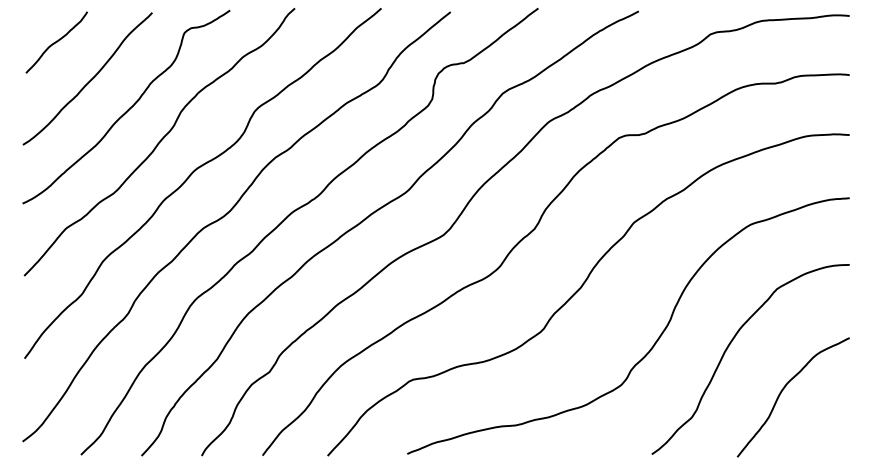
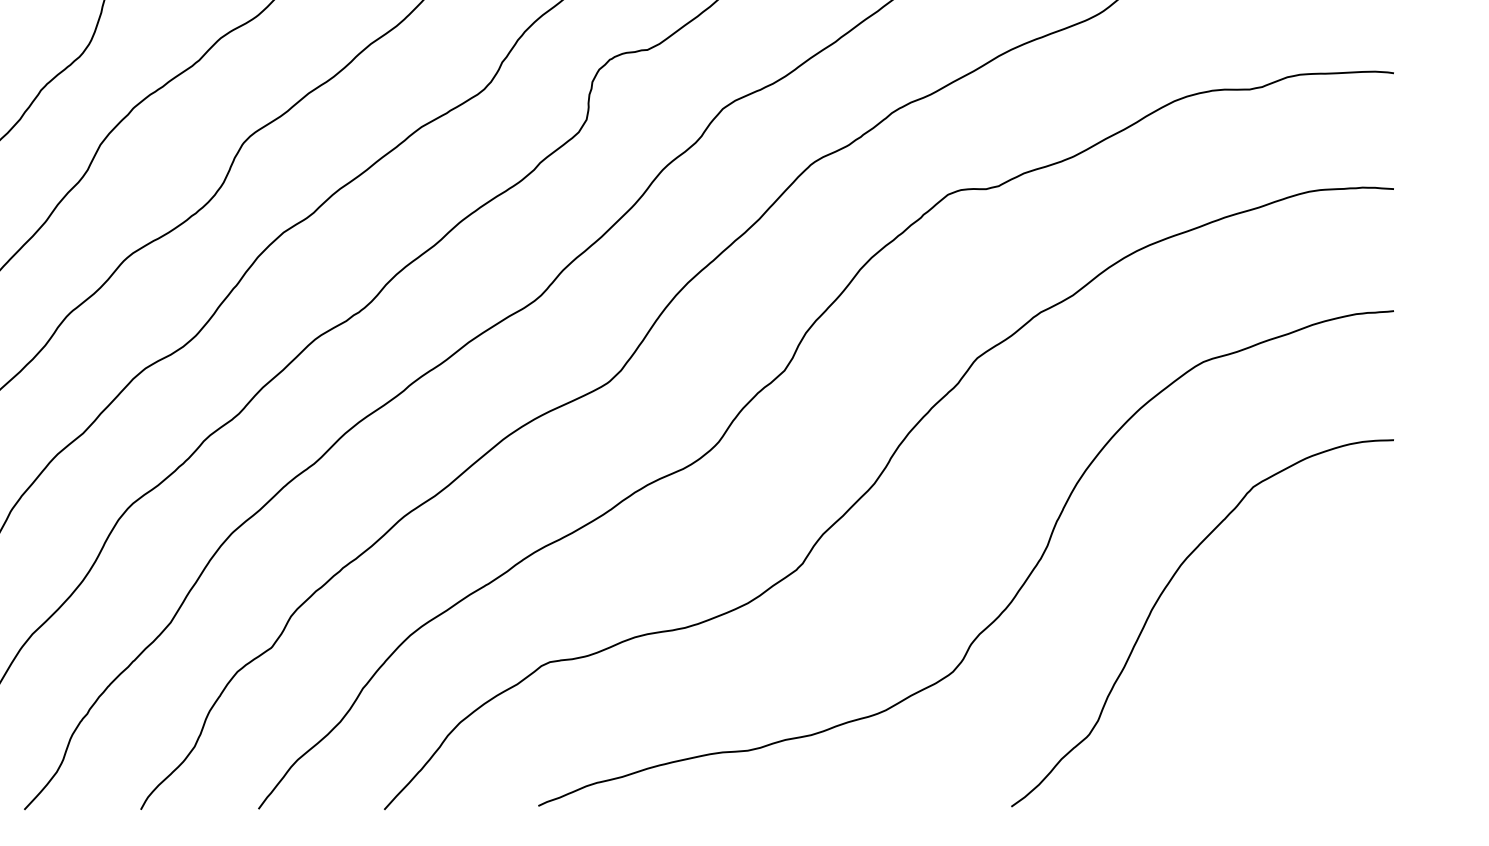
curve: (784, 389) -> (1267, 681), removed

